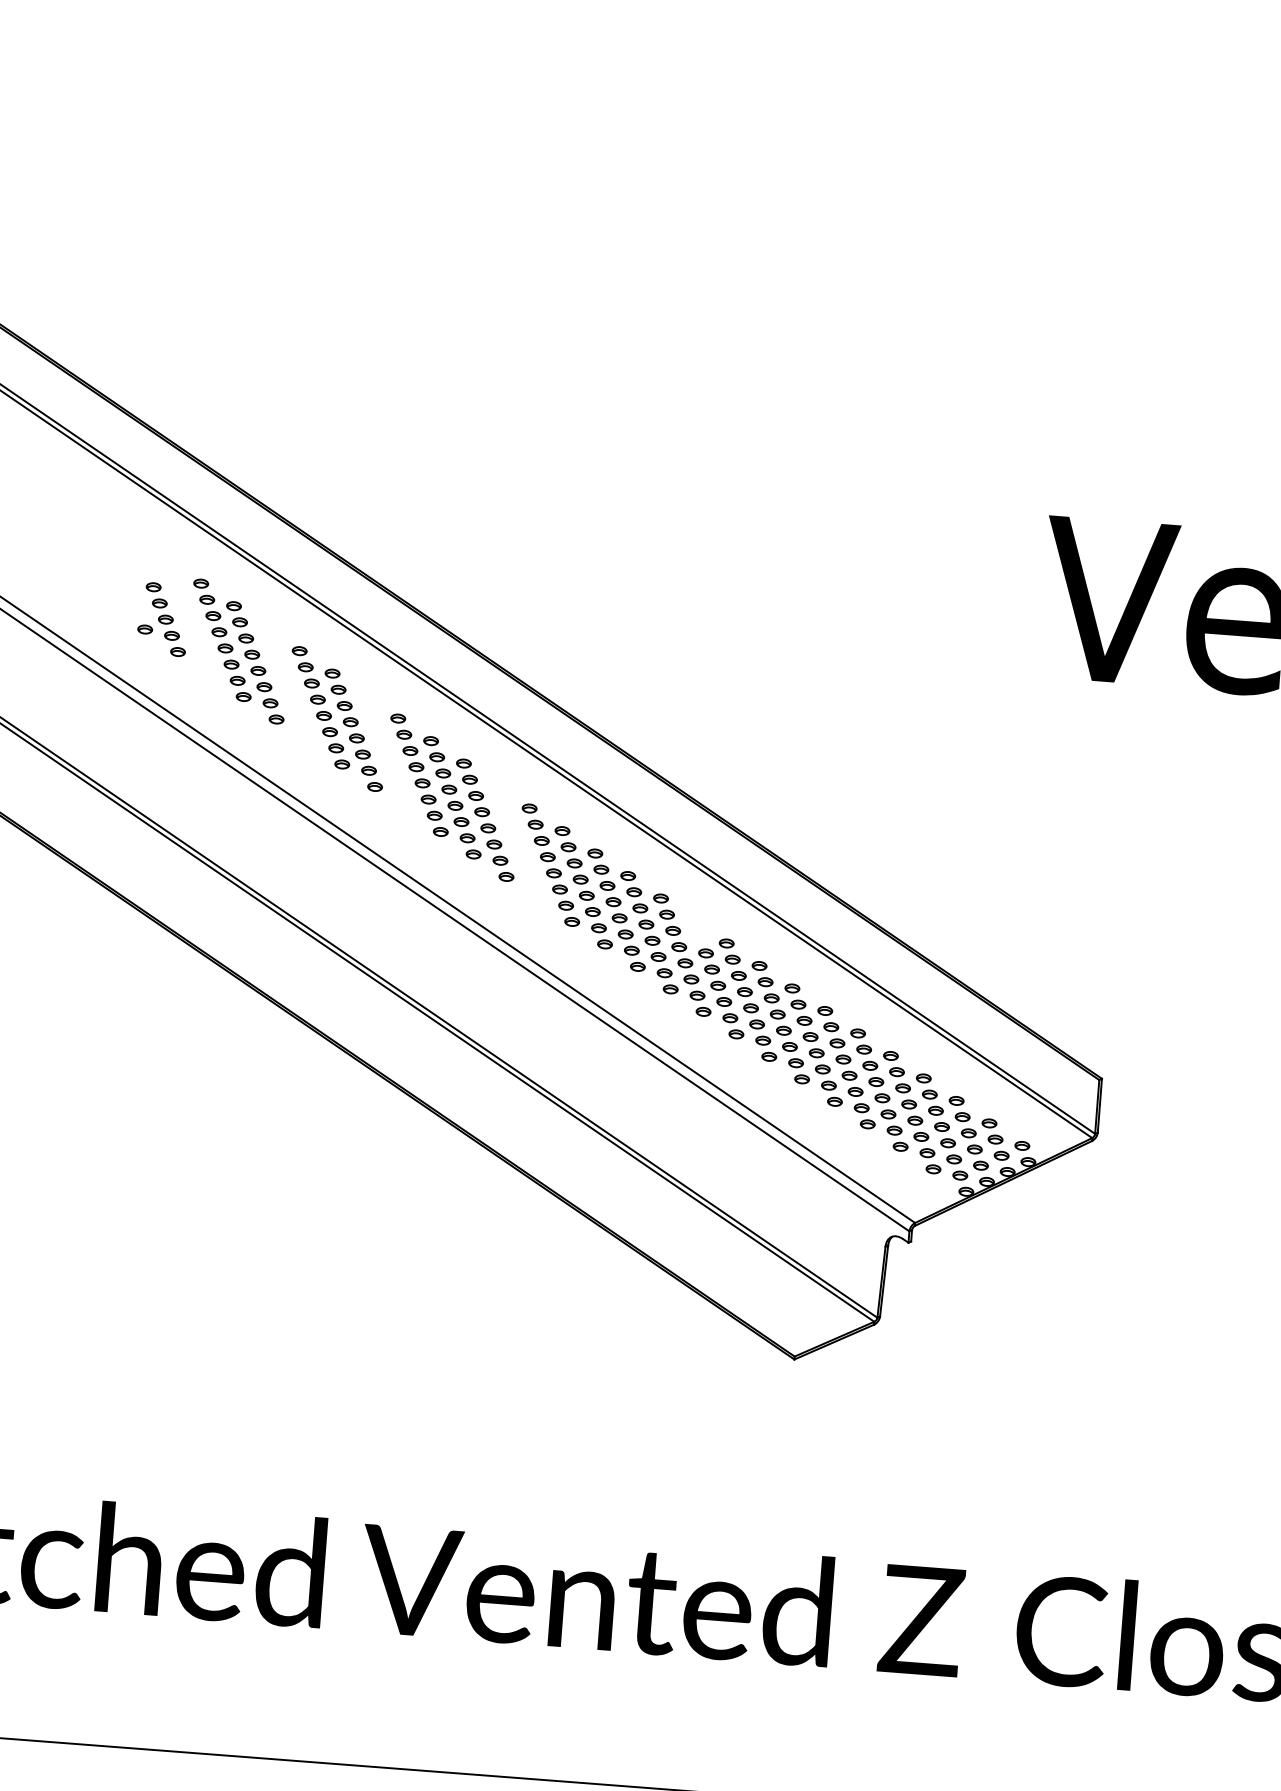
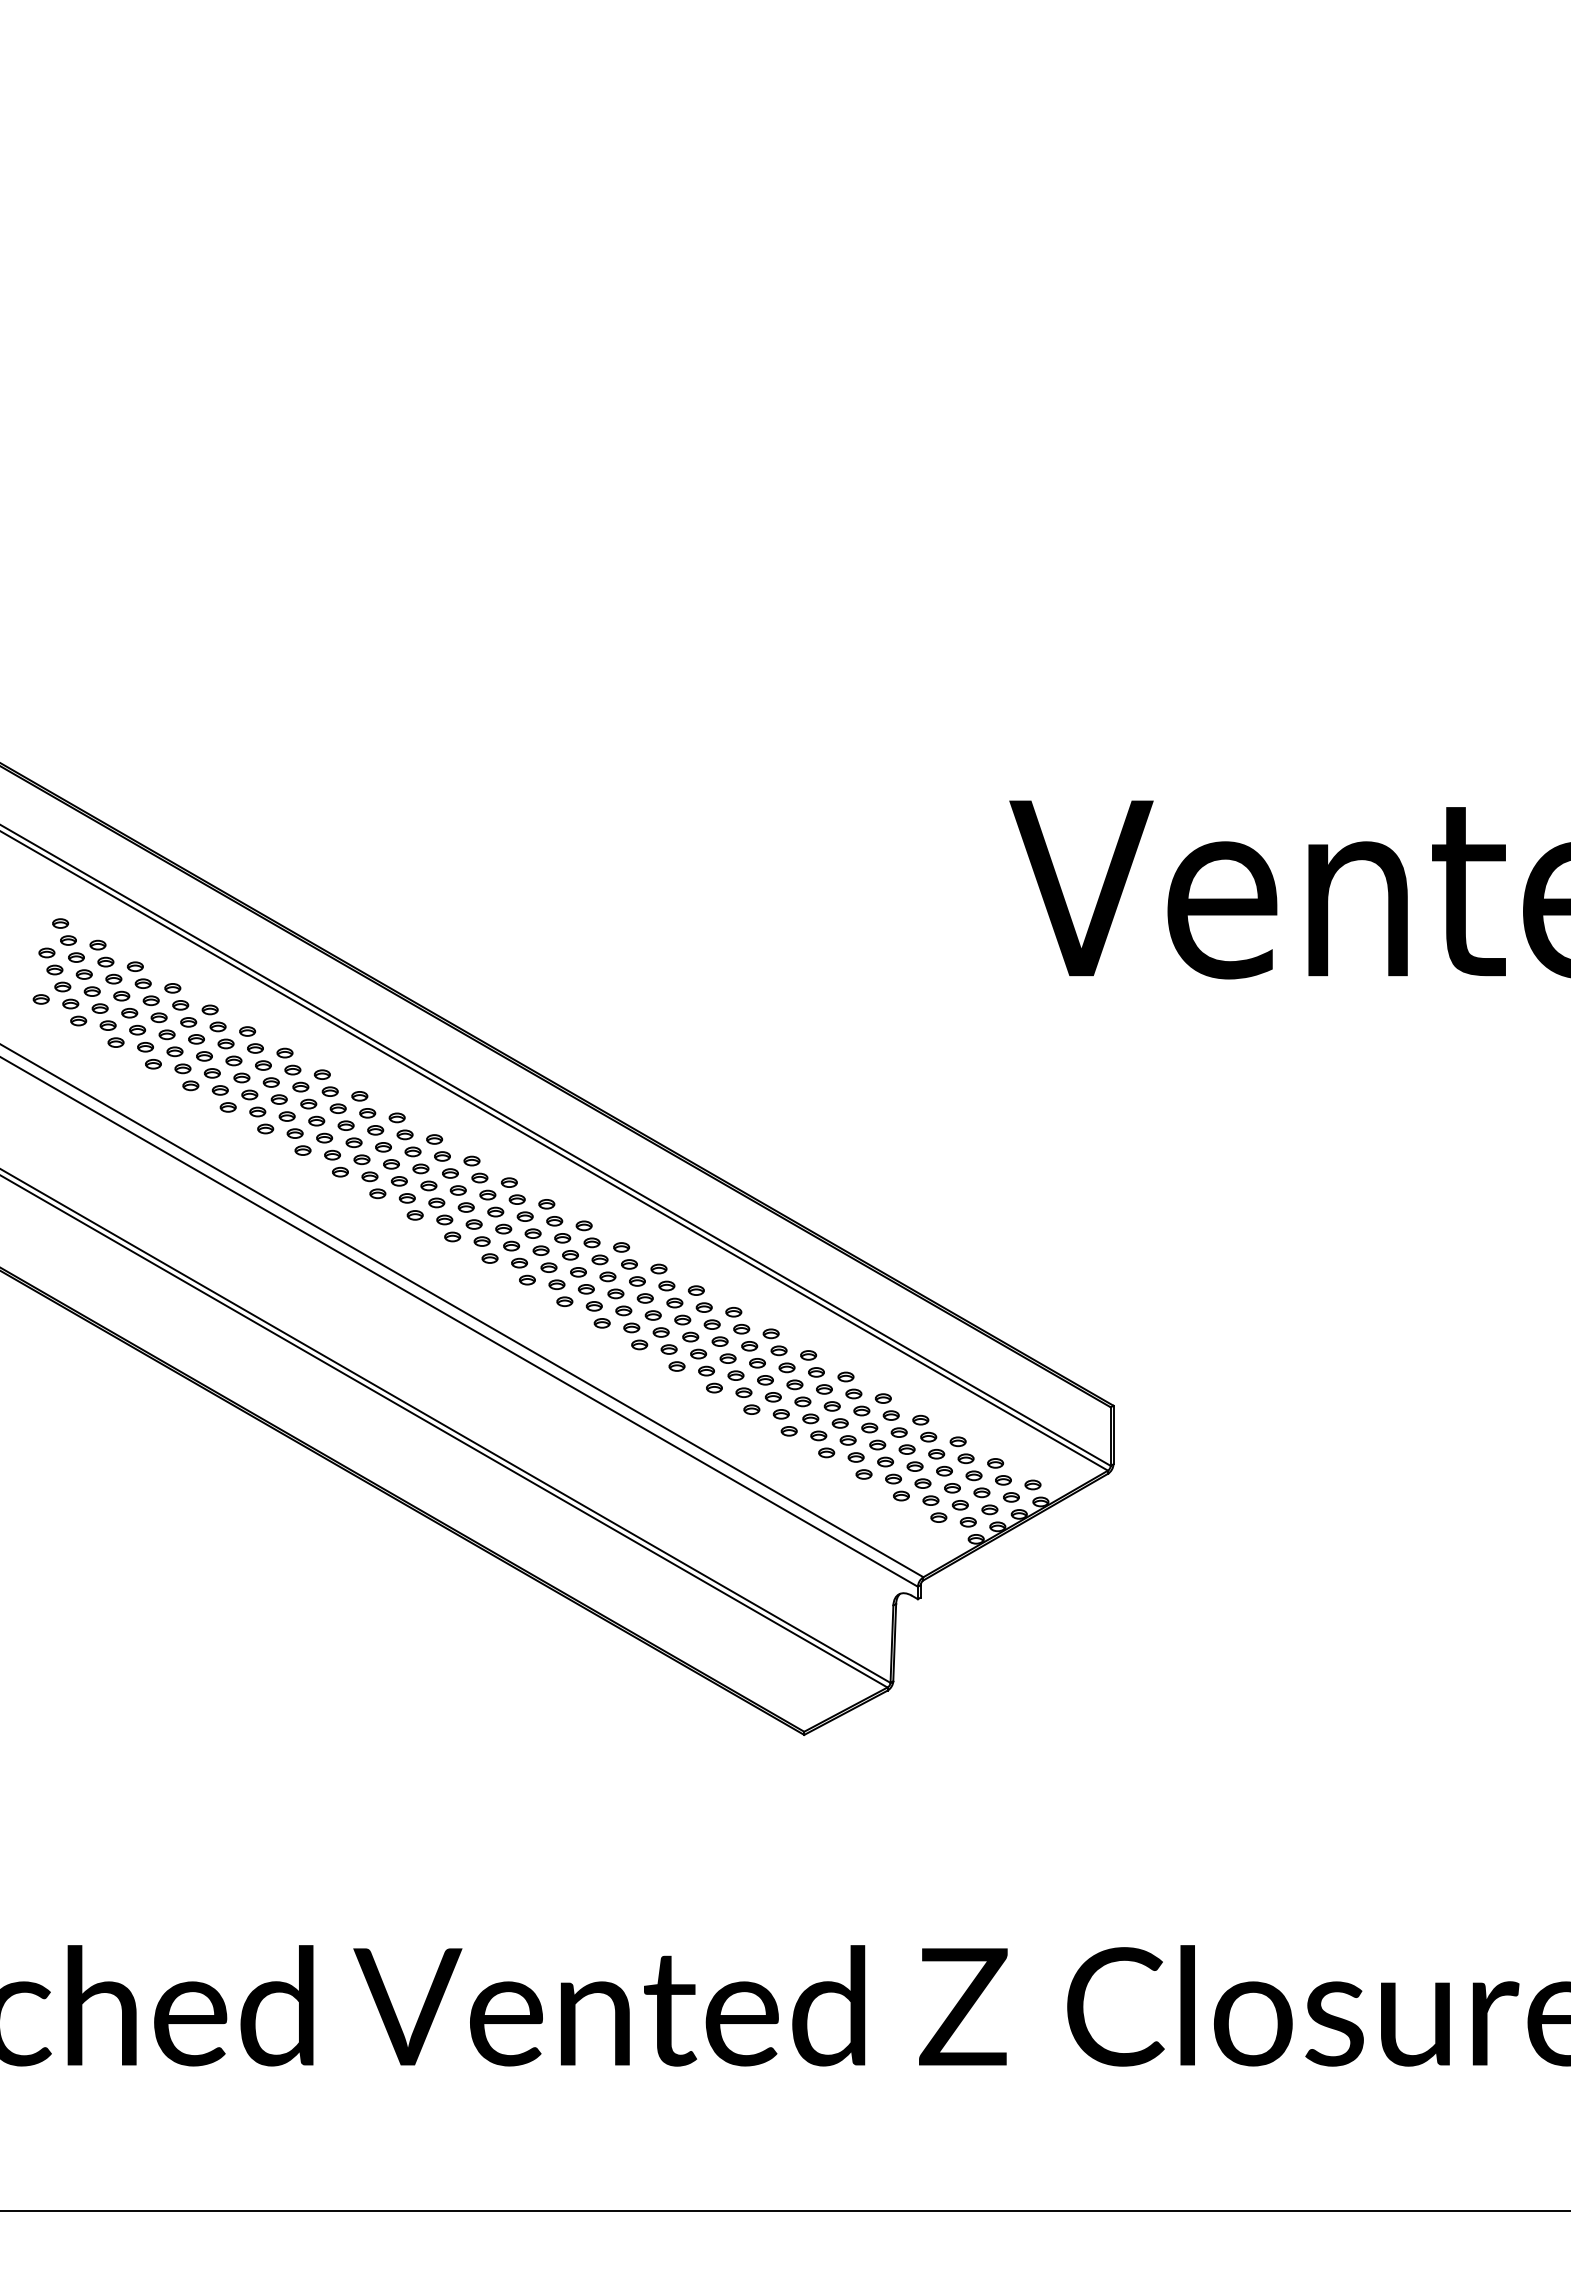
part: (189, 617) -> (88, 982), added
part: (288, 684) -> (200, 1047), added
part: (386, 752) -> (312, 1112), added
part: (518, 842) -> (462, 1198), added
part: (696, 929) -> (662, 1277), added

